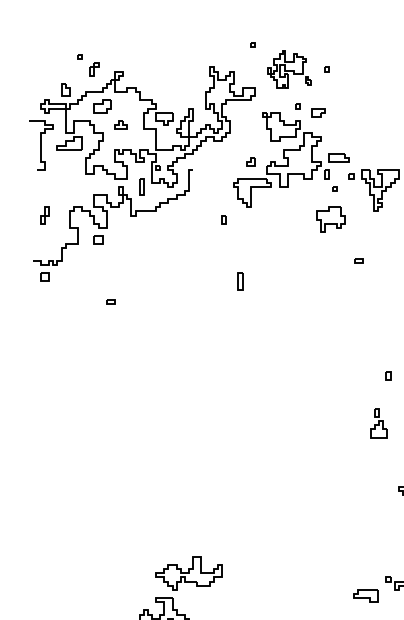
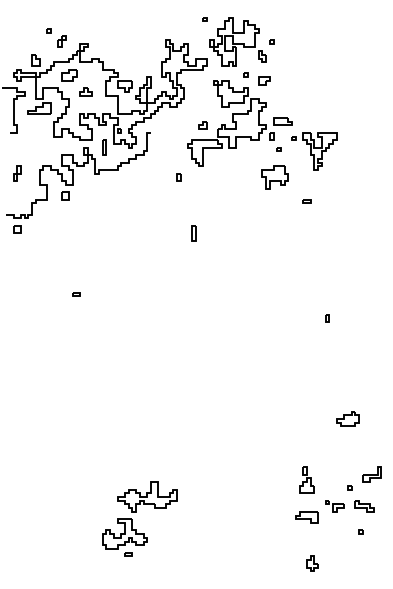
part: (288, 69) -> (237, 41), size x1.43
part: (358, 260) -> (306, 201), moved
part: (110, 301) -> (76, 294), moved
part: (378, 422) -> (306, 479), moved

